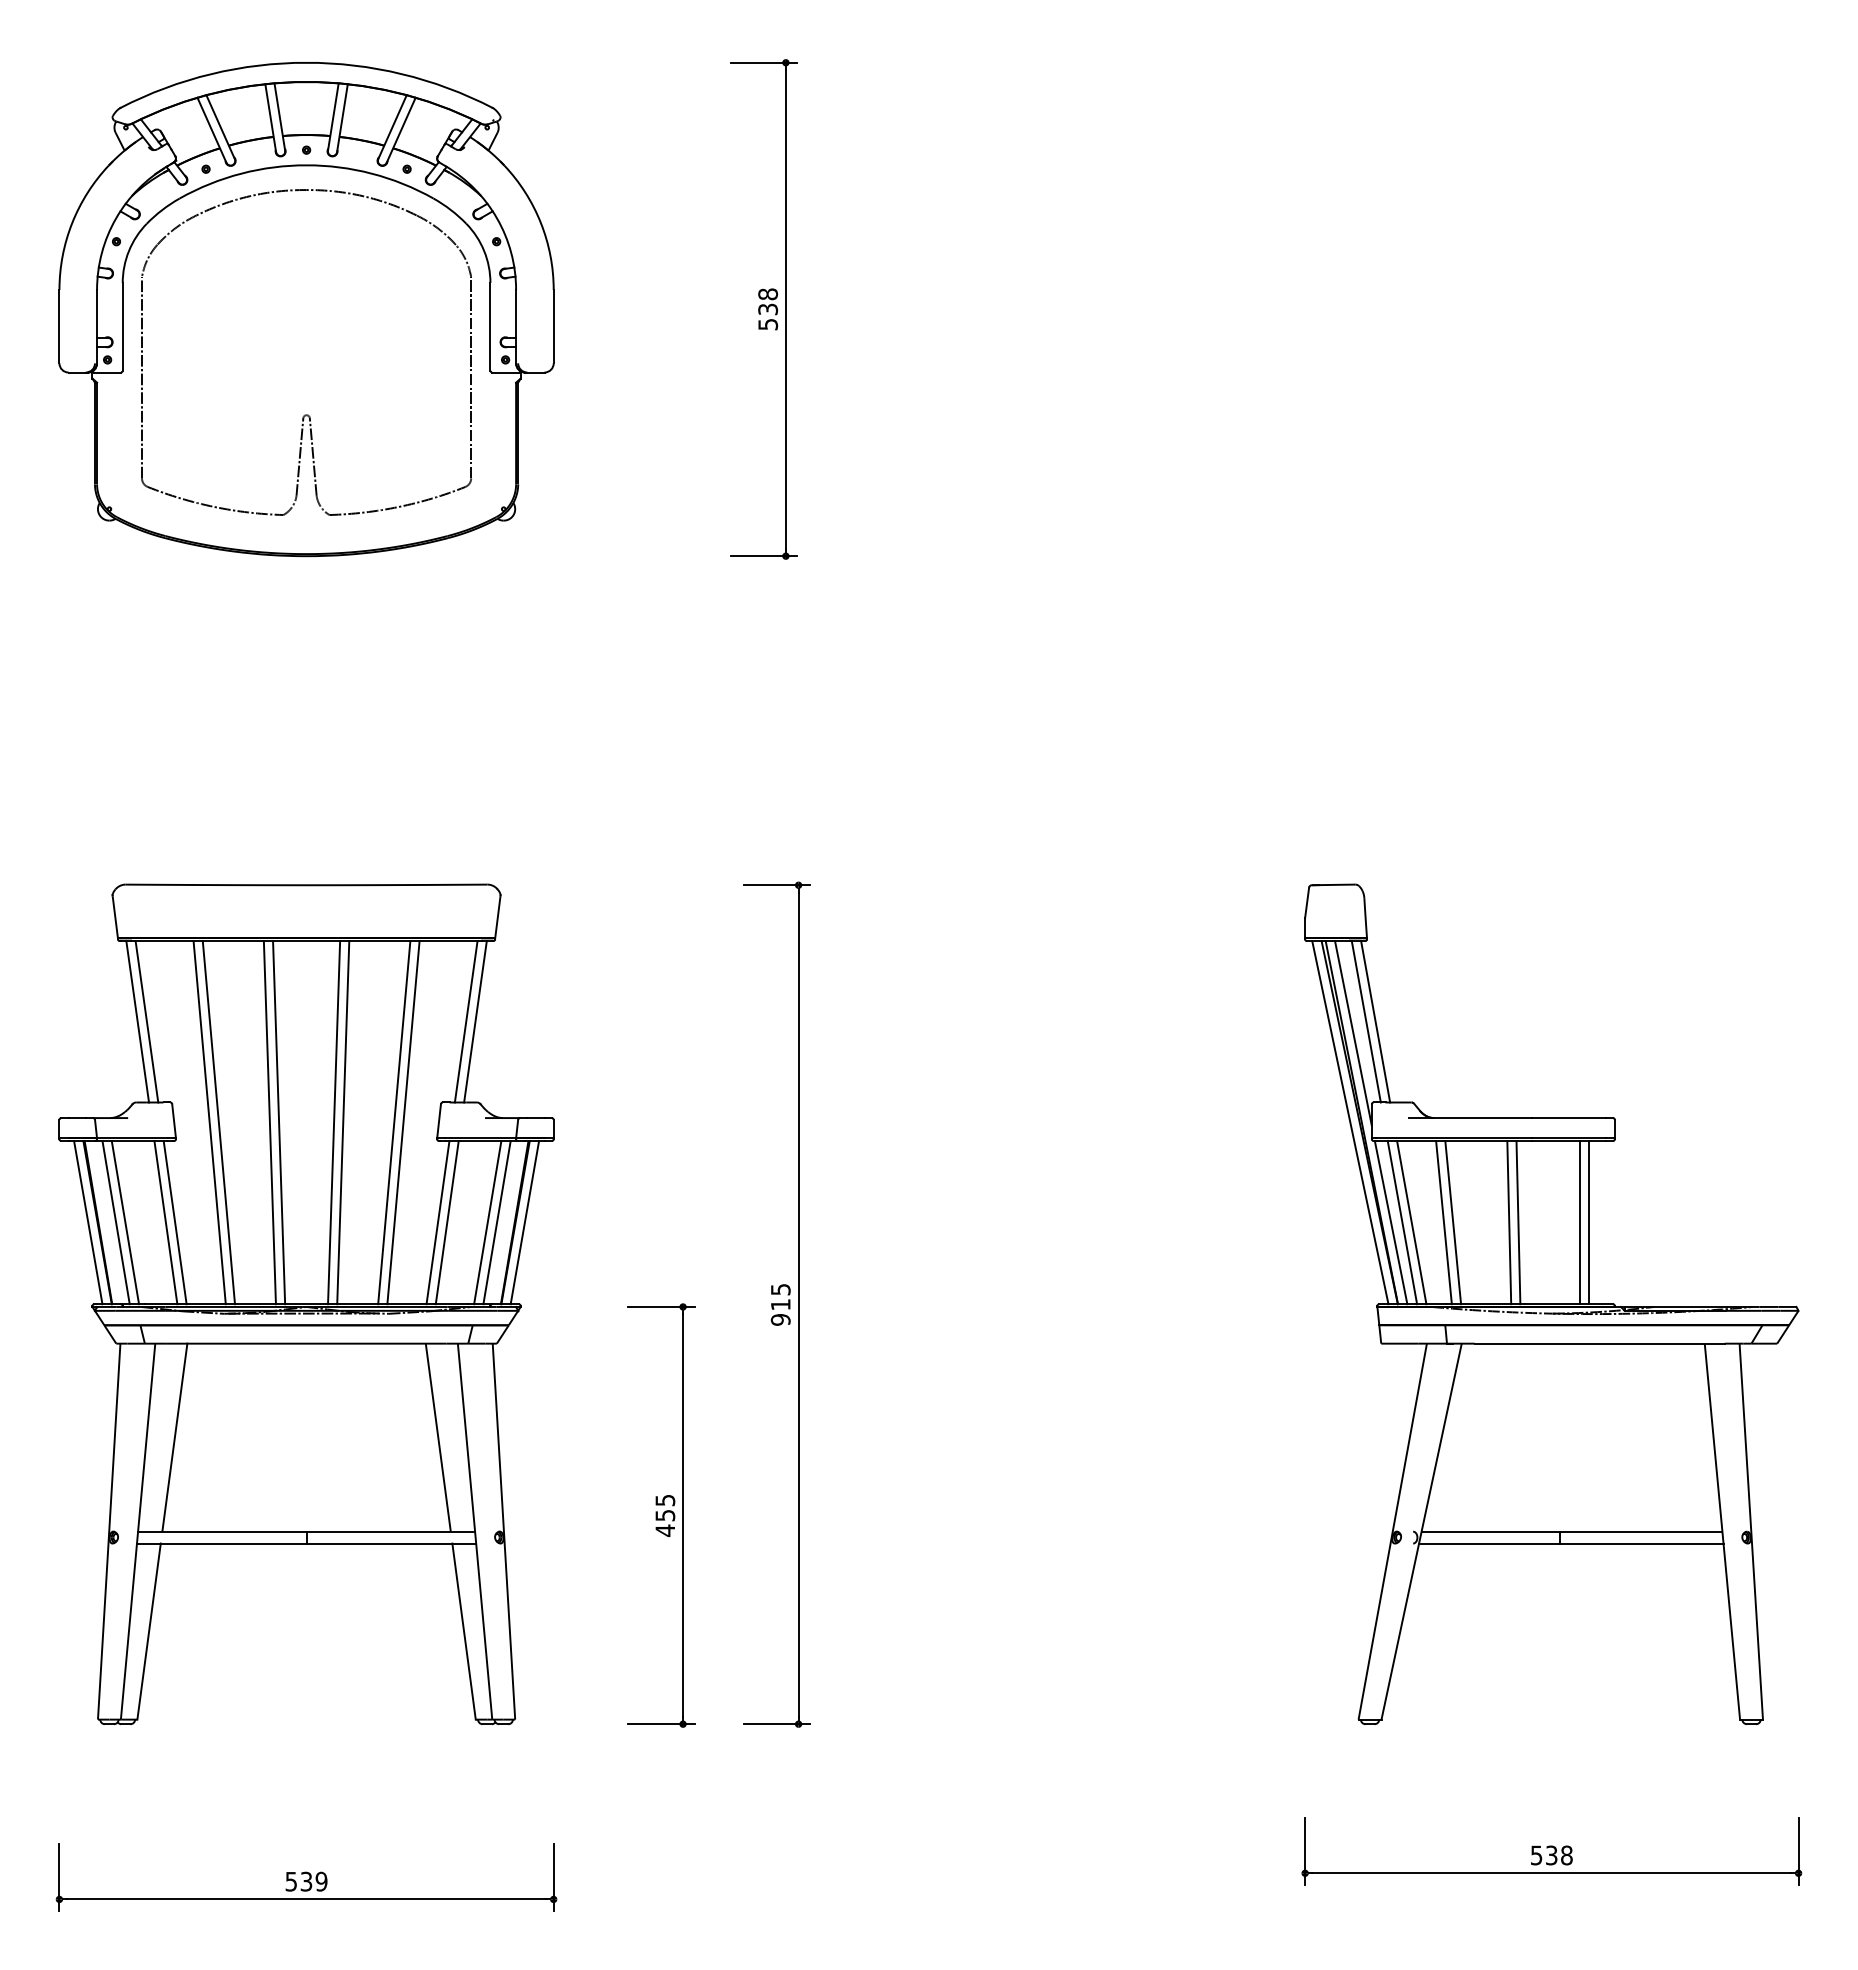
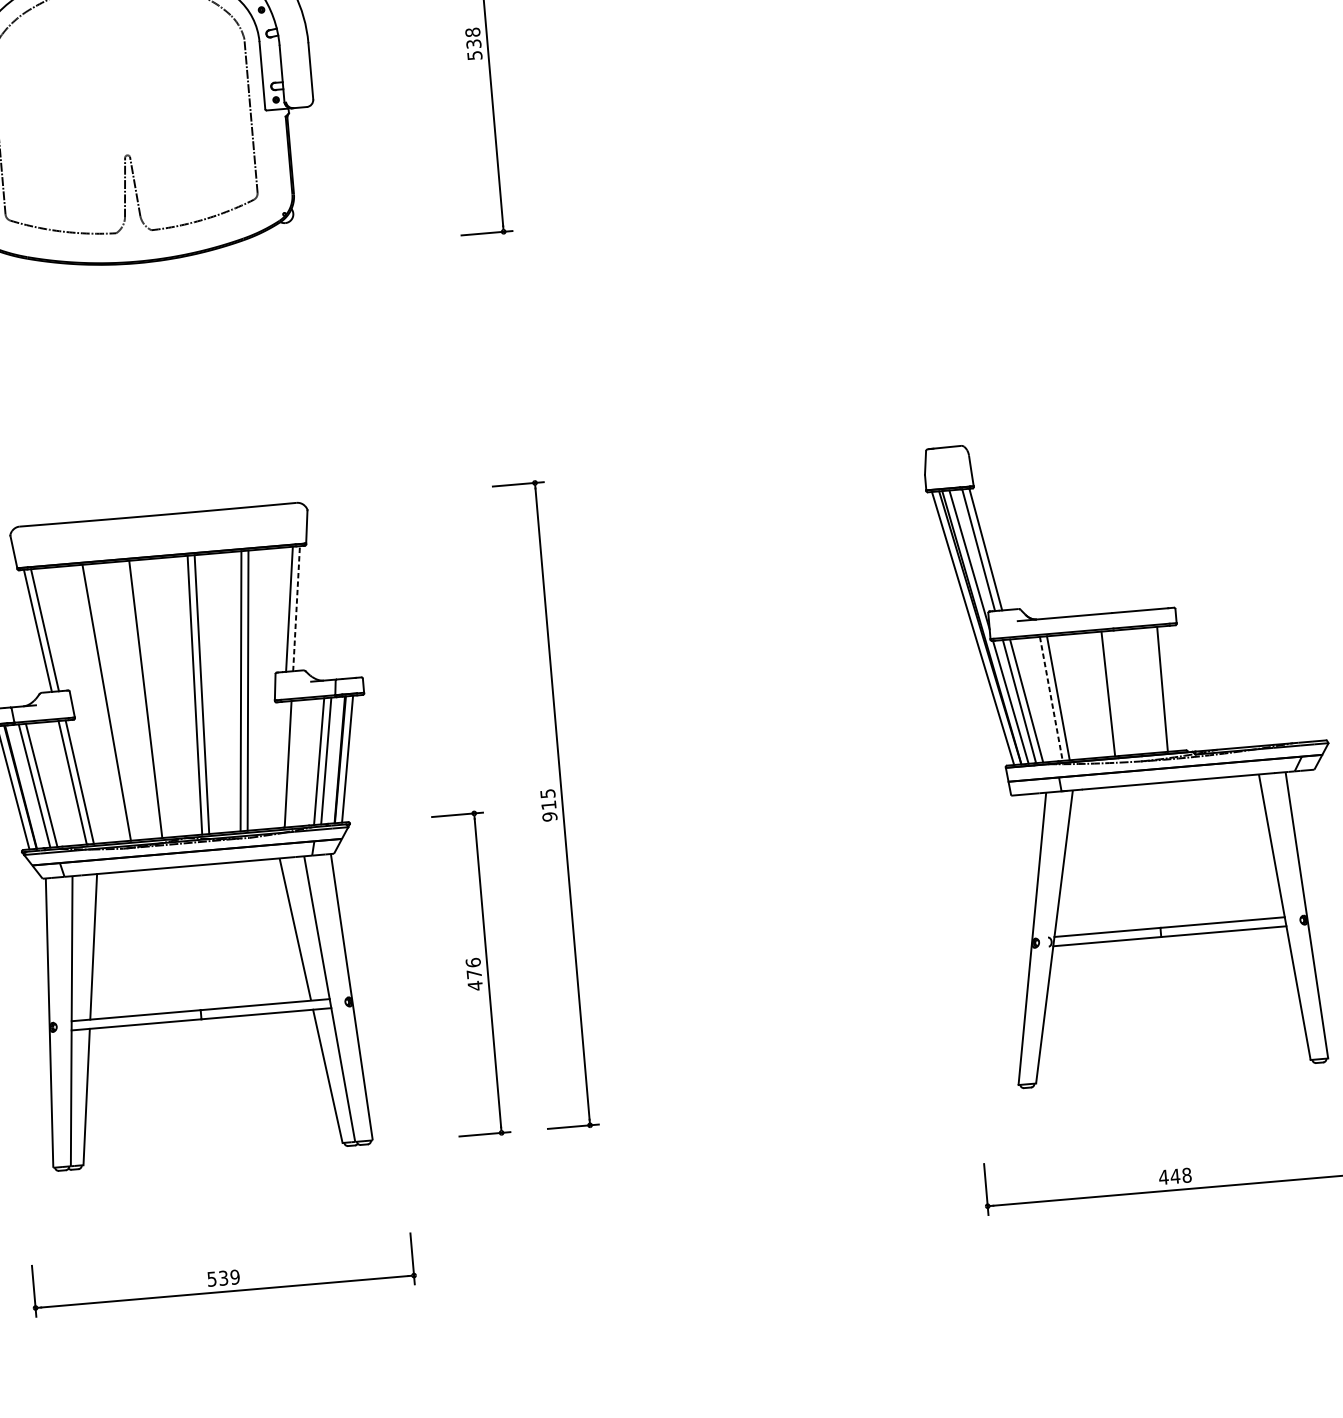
line: (475, 1021) -> (296, 608), solid -> dashed
line: (209, 1122) -> (99, 703), removed
line: (279, 1122) -> (153, 698), removed
line: (437, 1222) -> (280, 764), removed
line: (1443, 1222) -> (1050, 698), solid -> dashed
line: (1509, 1222) -> (1101, 694), removed
line: (1580, 1222) -> (1155, 689), removed
text: (665, 1507) -> (473, 968), 455 -> 476
text: (1543, 1855) -> (1169, 1176), 538 -> 448

